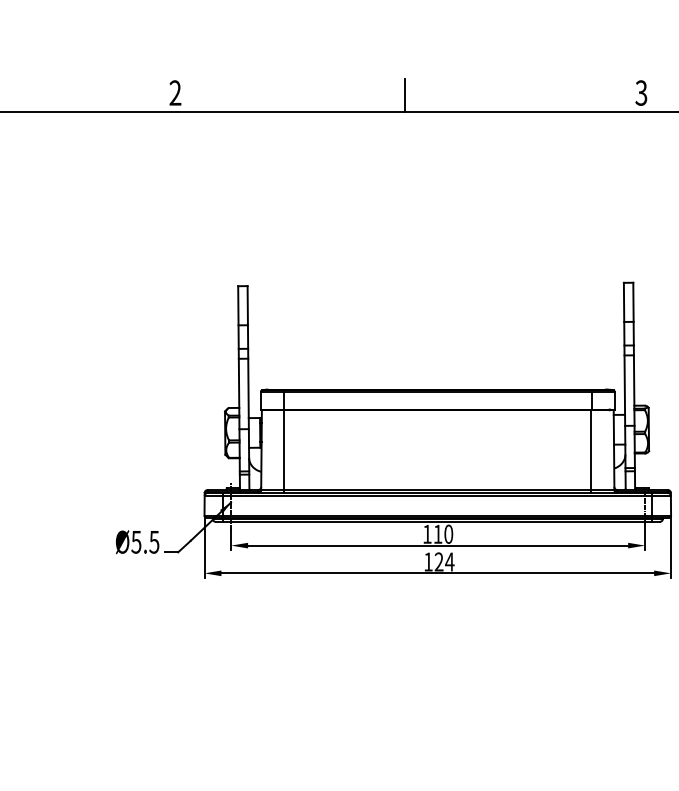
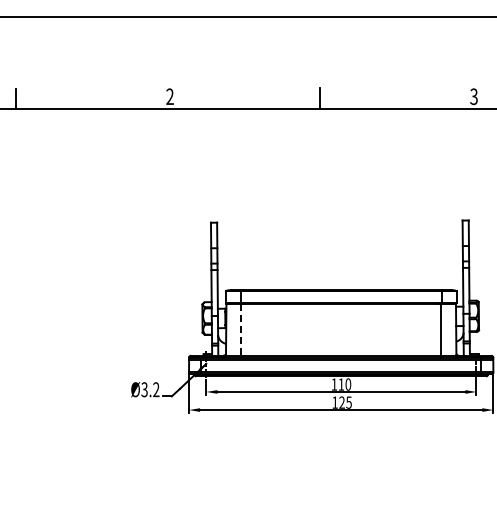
line: (284, 452) -> (241, 331), solid -> dashed
text: (145, 541) -> (150, 389), Ø5.5 -> Ø3.2
text: (450, 561) -> (349, 402), 124 -> 125

